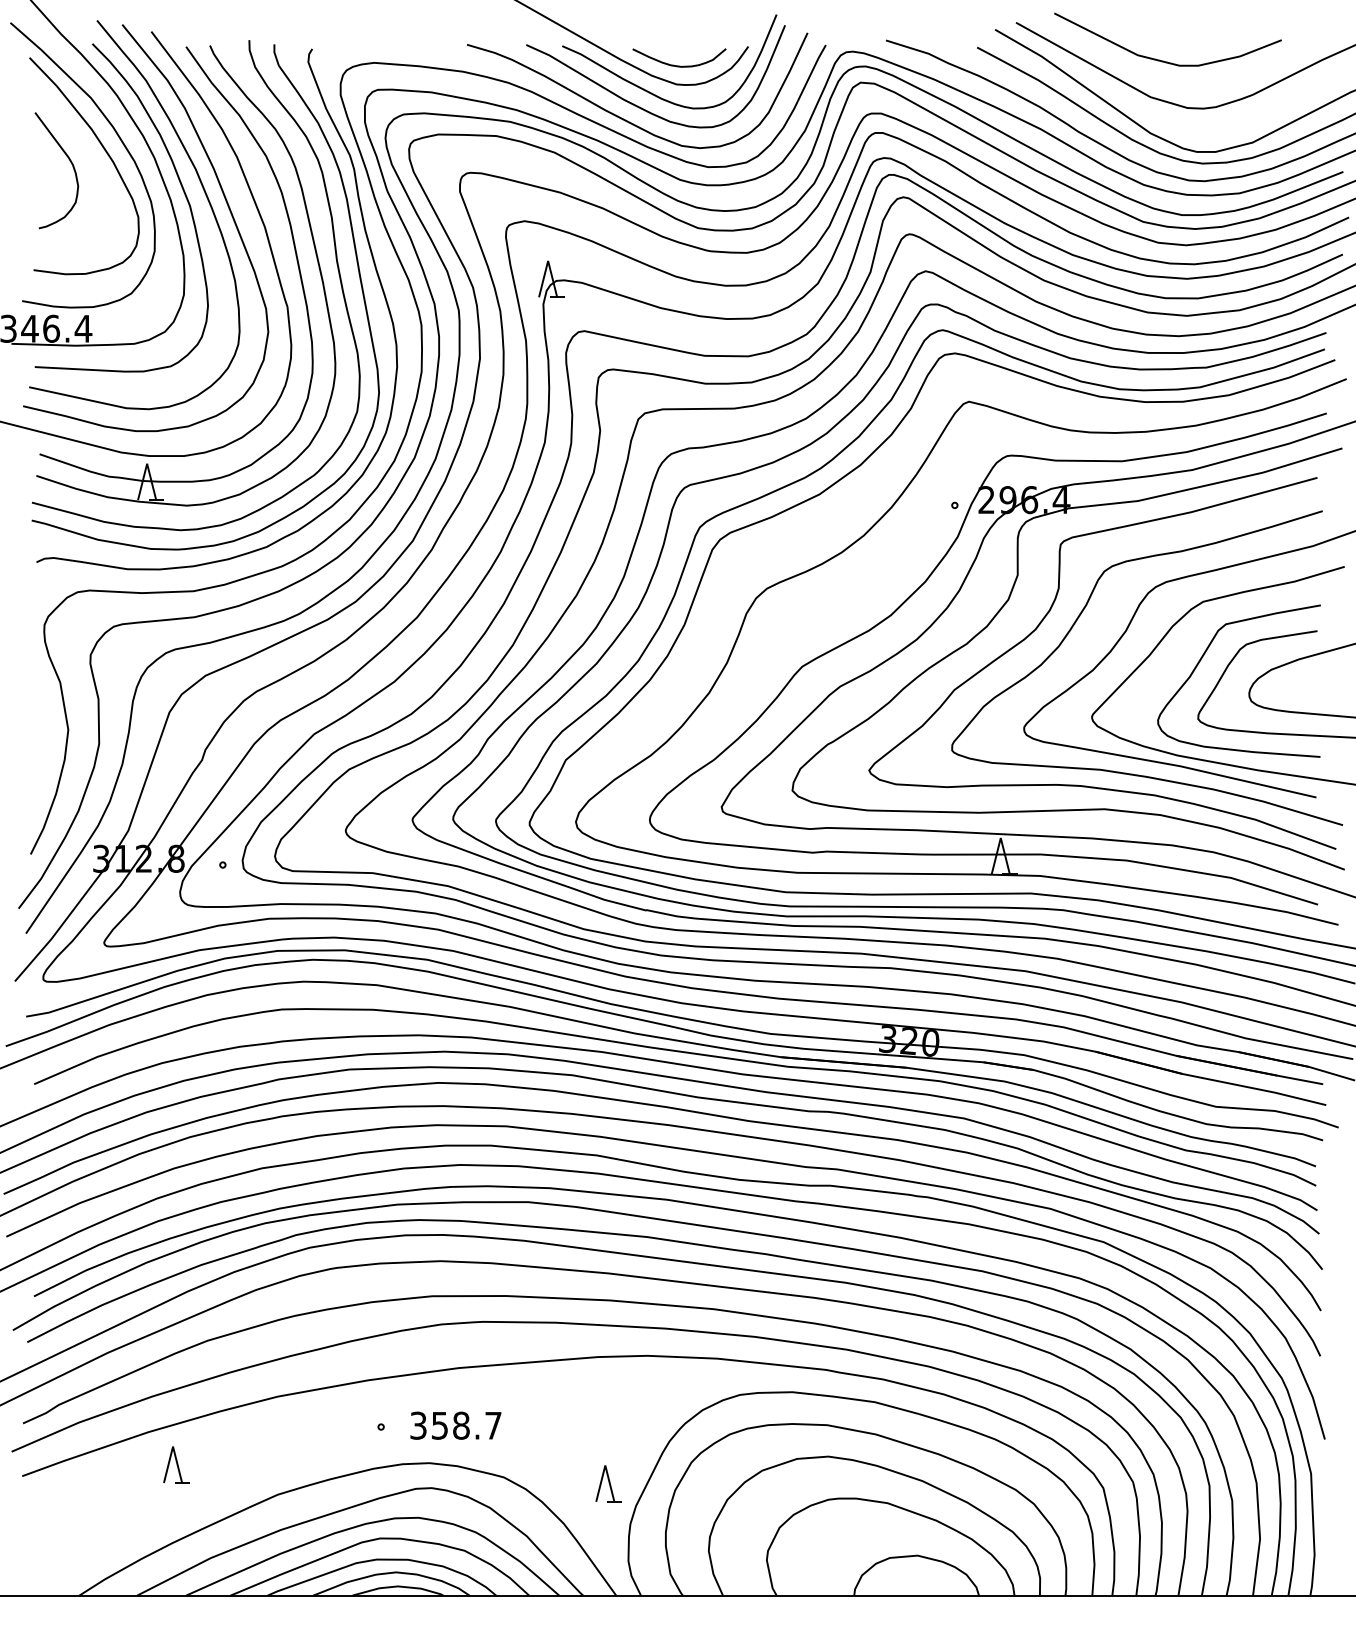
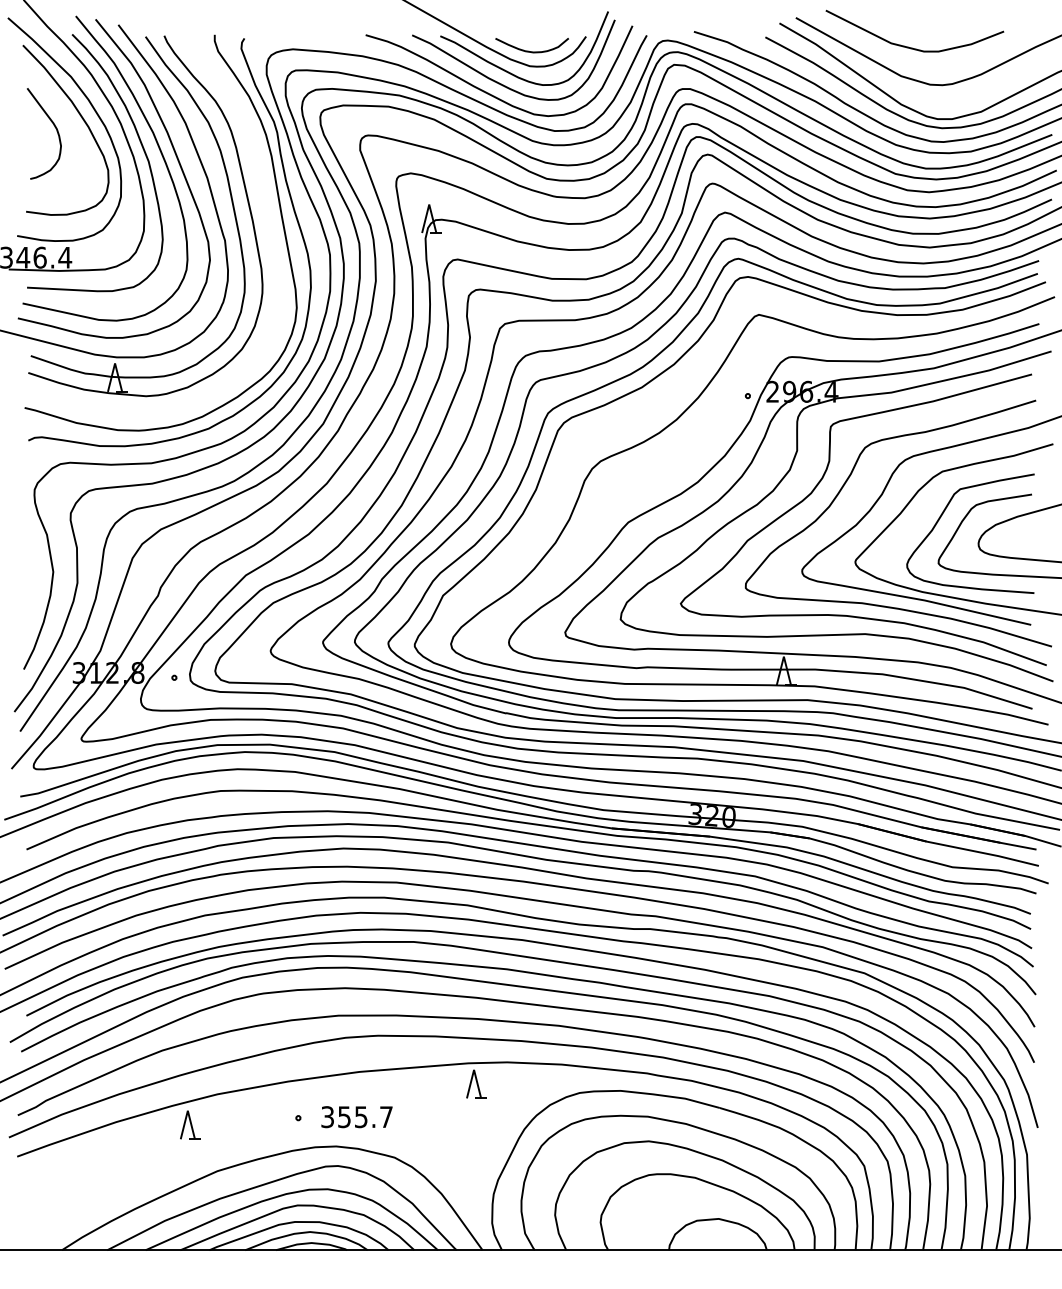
curve: (336, 264) -> (263, 207), removed
text: (461, 1425) -> (361, 1116), 358.7 -> 355.7
part: (176, 1464) -> (190, 1124), moved
part: (608, 1483) -> (476, 1084), moved

